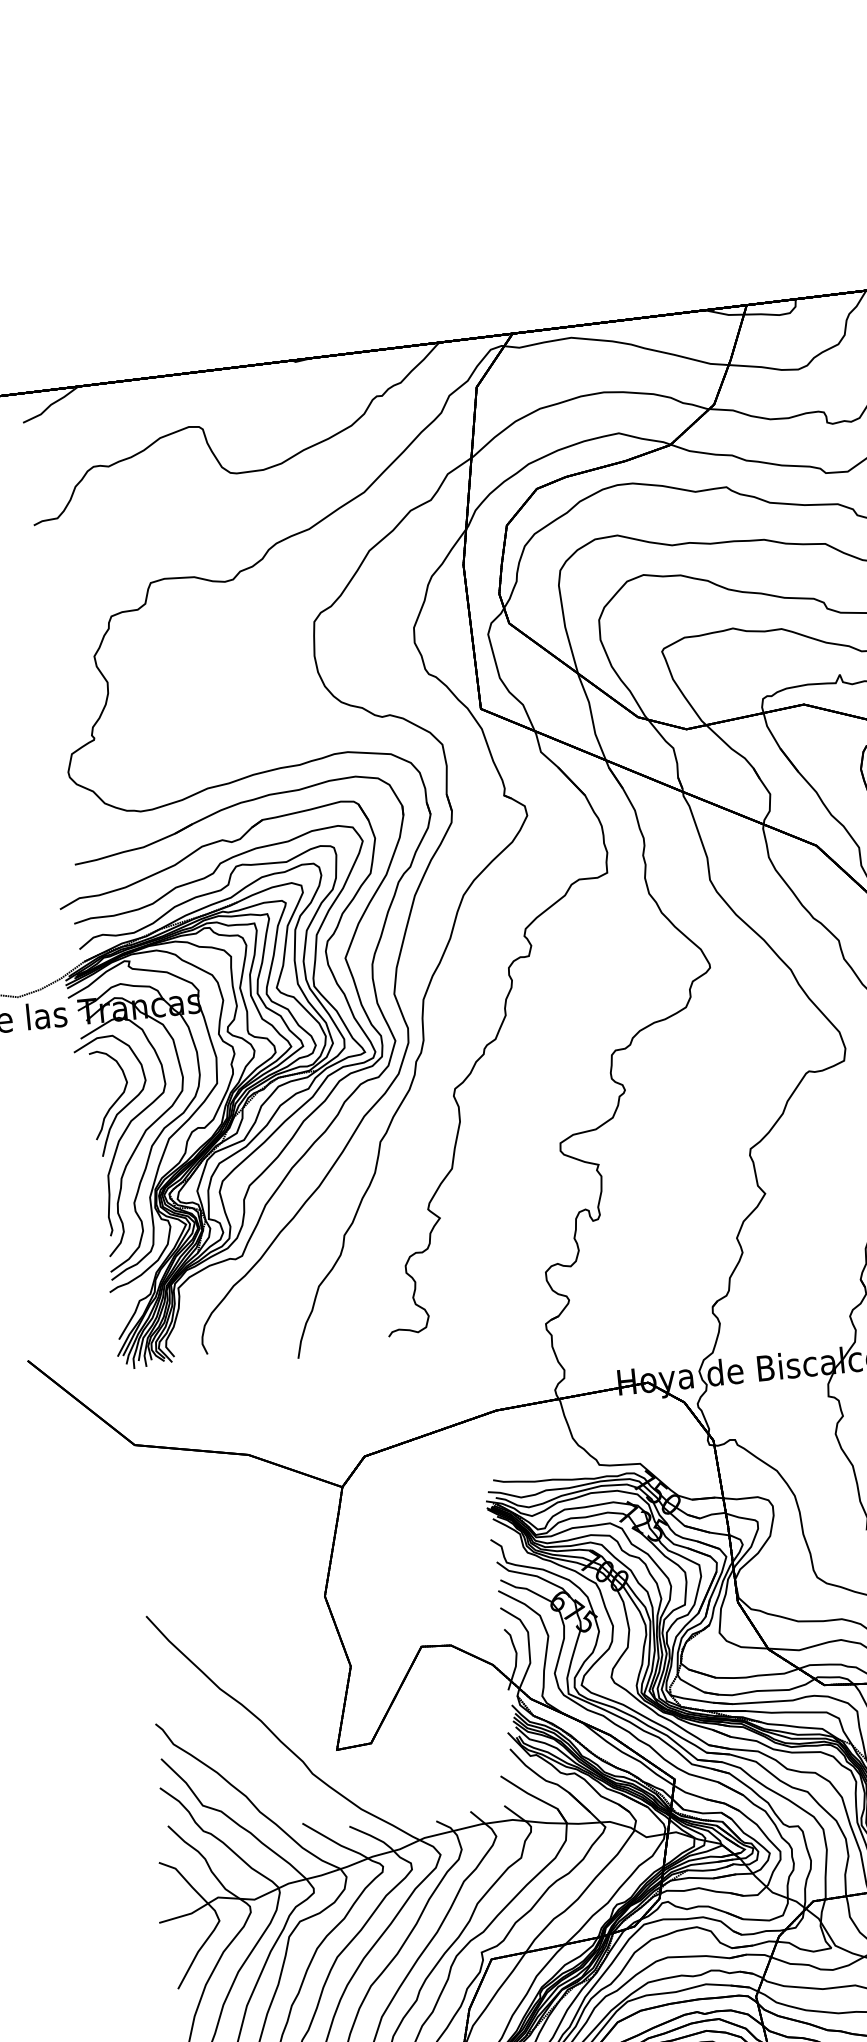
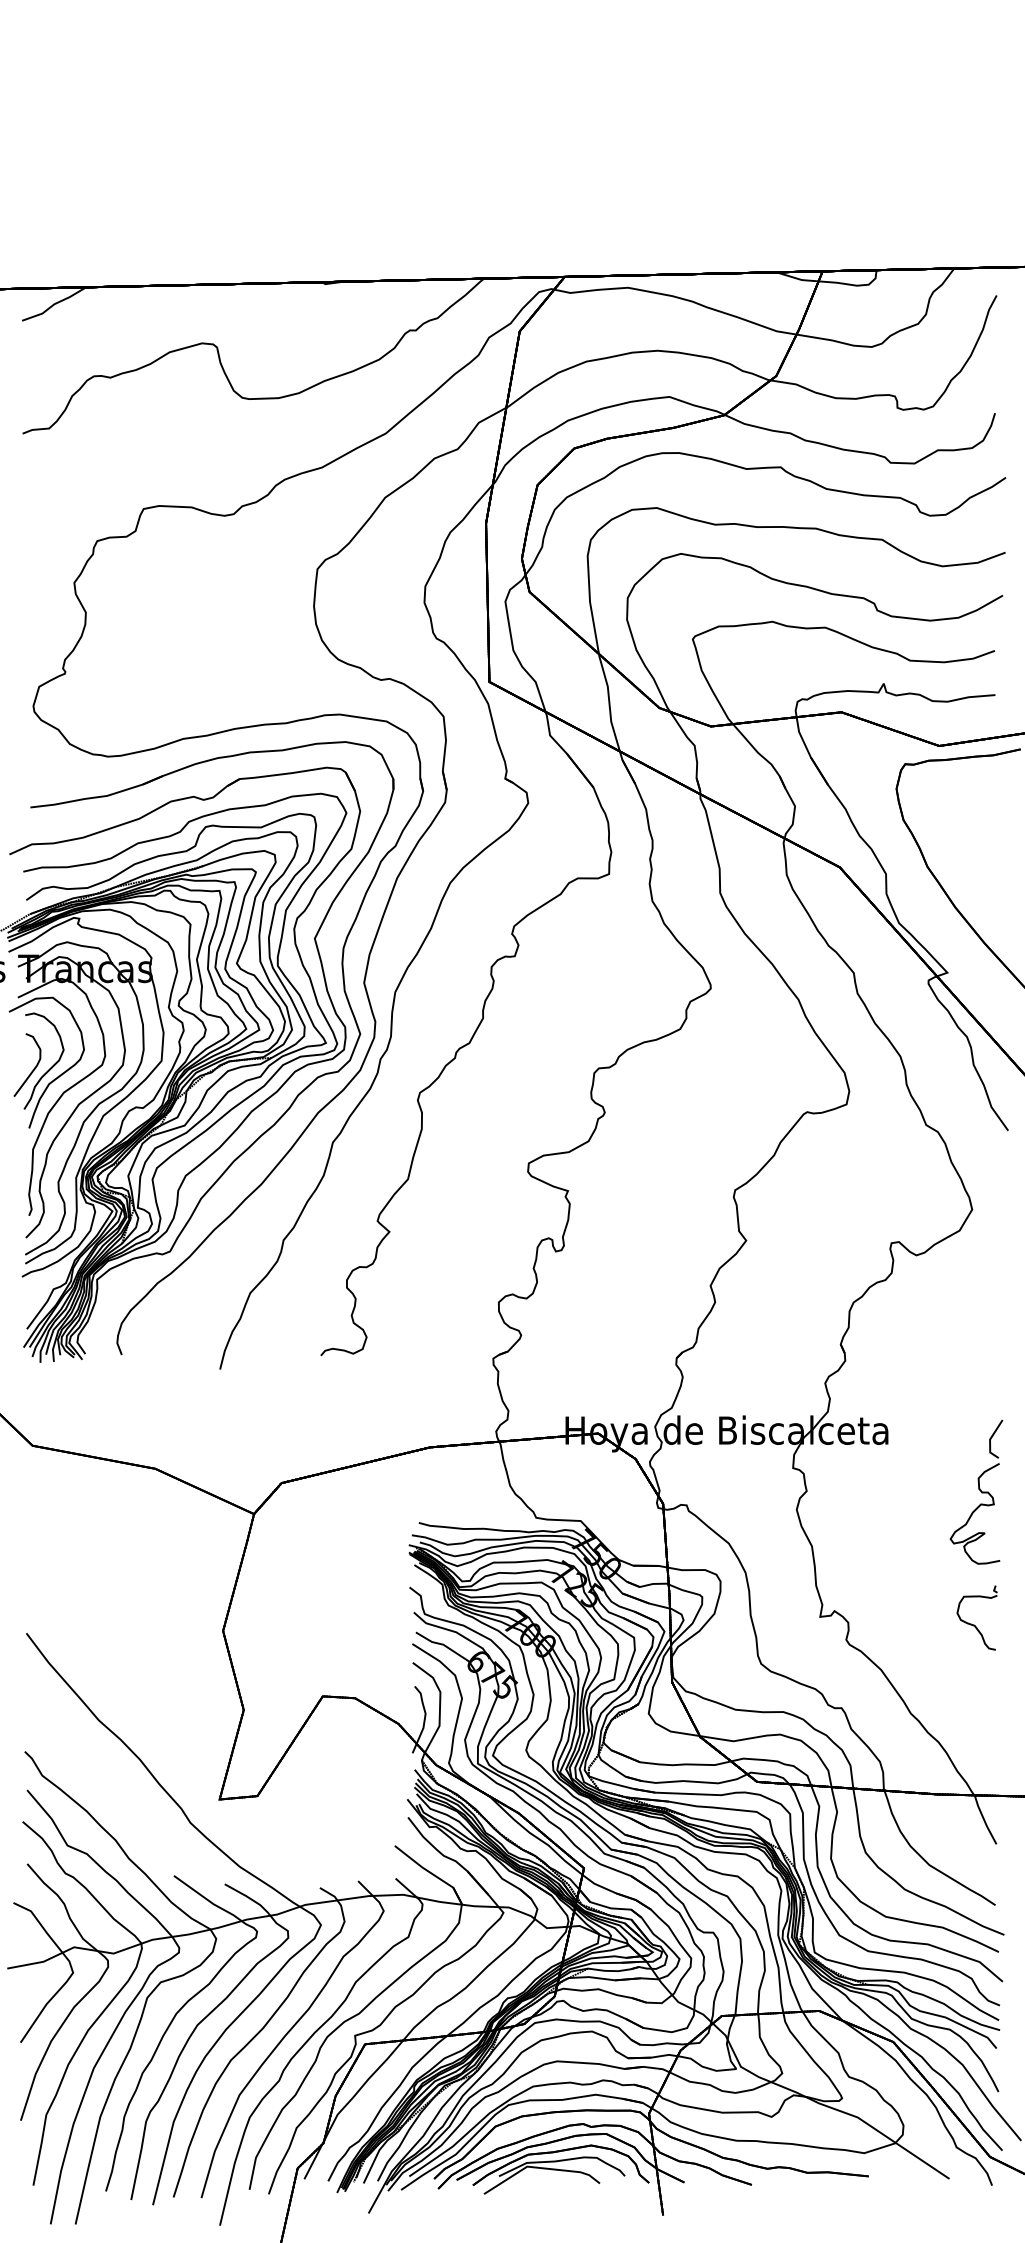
curve: (101, 1101) -> (33, 1068), added

